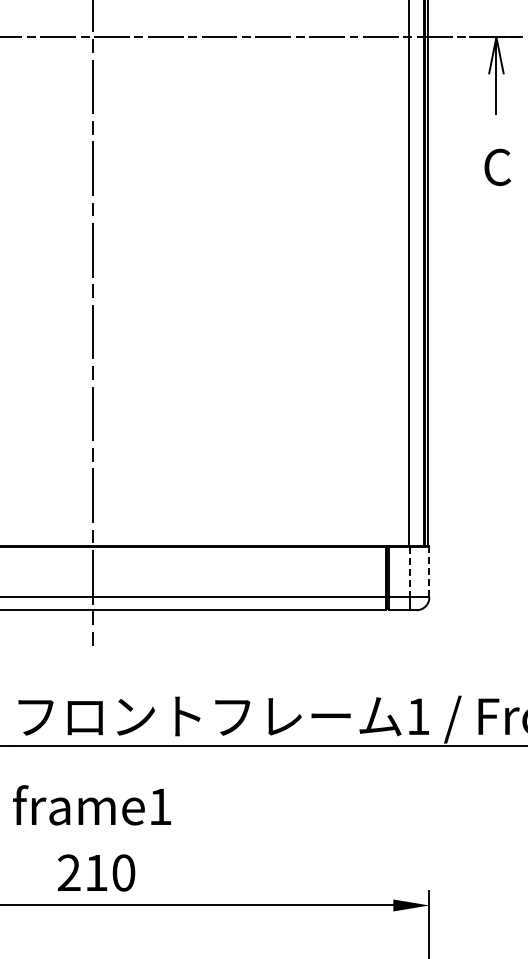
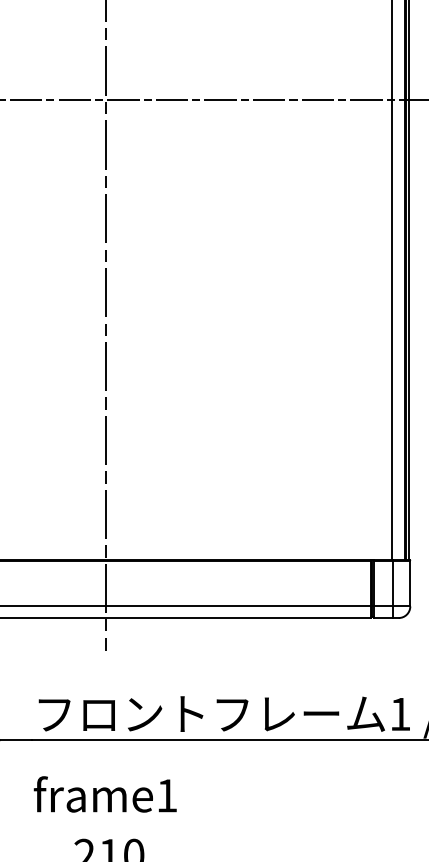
line: (429, 571) -> (410, 583), dashed -> solid
line: (410, 572) -> (393, 583), dashed -> solid

